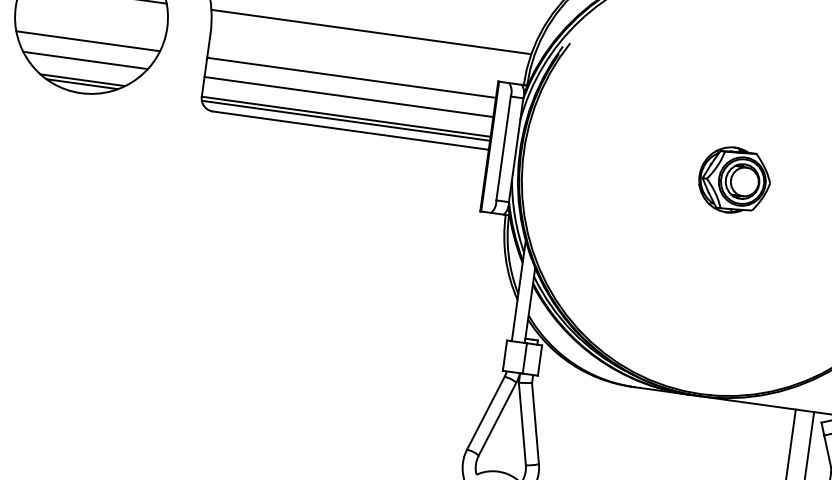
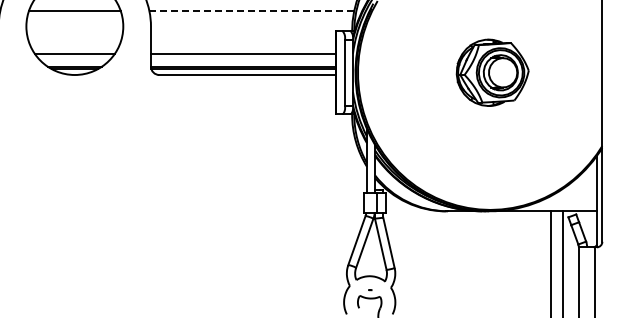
line: (372, 32) -> (252, 11), solid -> dashed
line: (87, 40) -> (74, 41), removed
line: (351, 77) -> (243, 41), removed
part: (734, 179) -> (492, 72), size x1.6

